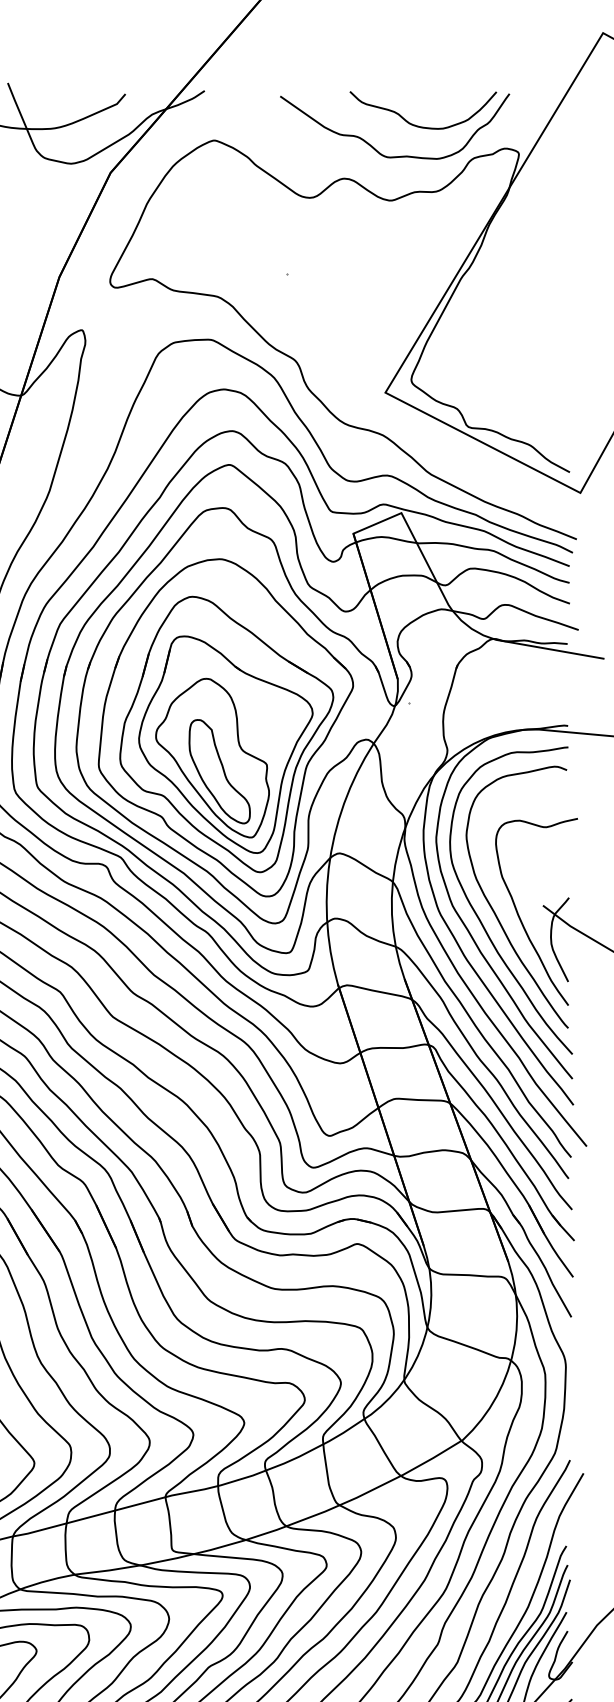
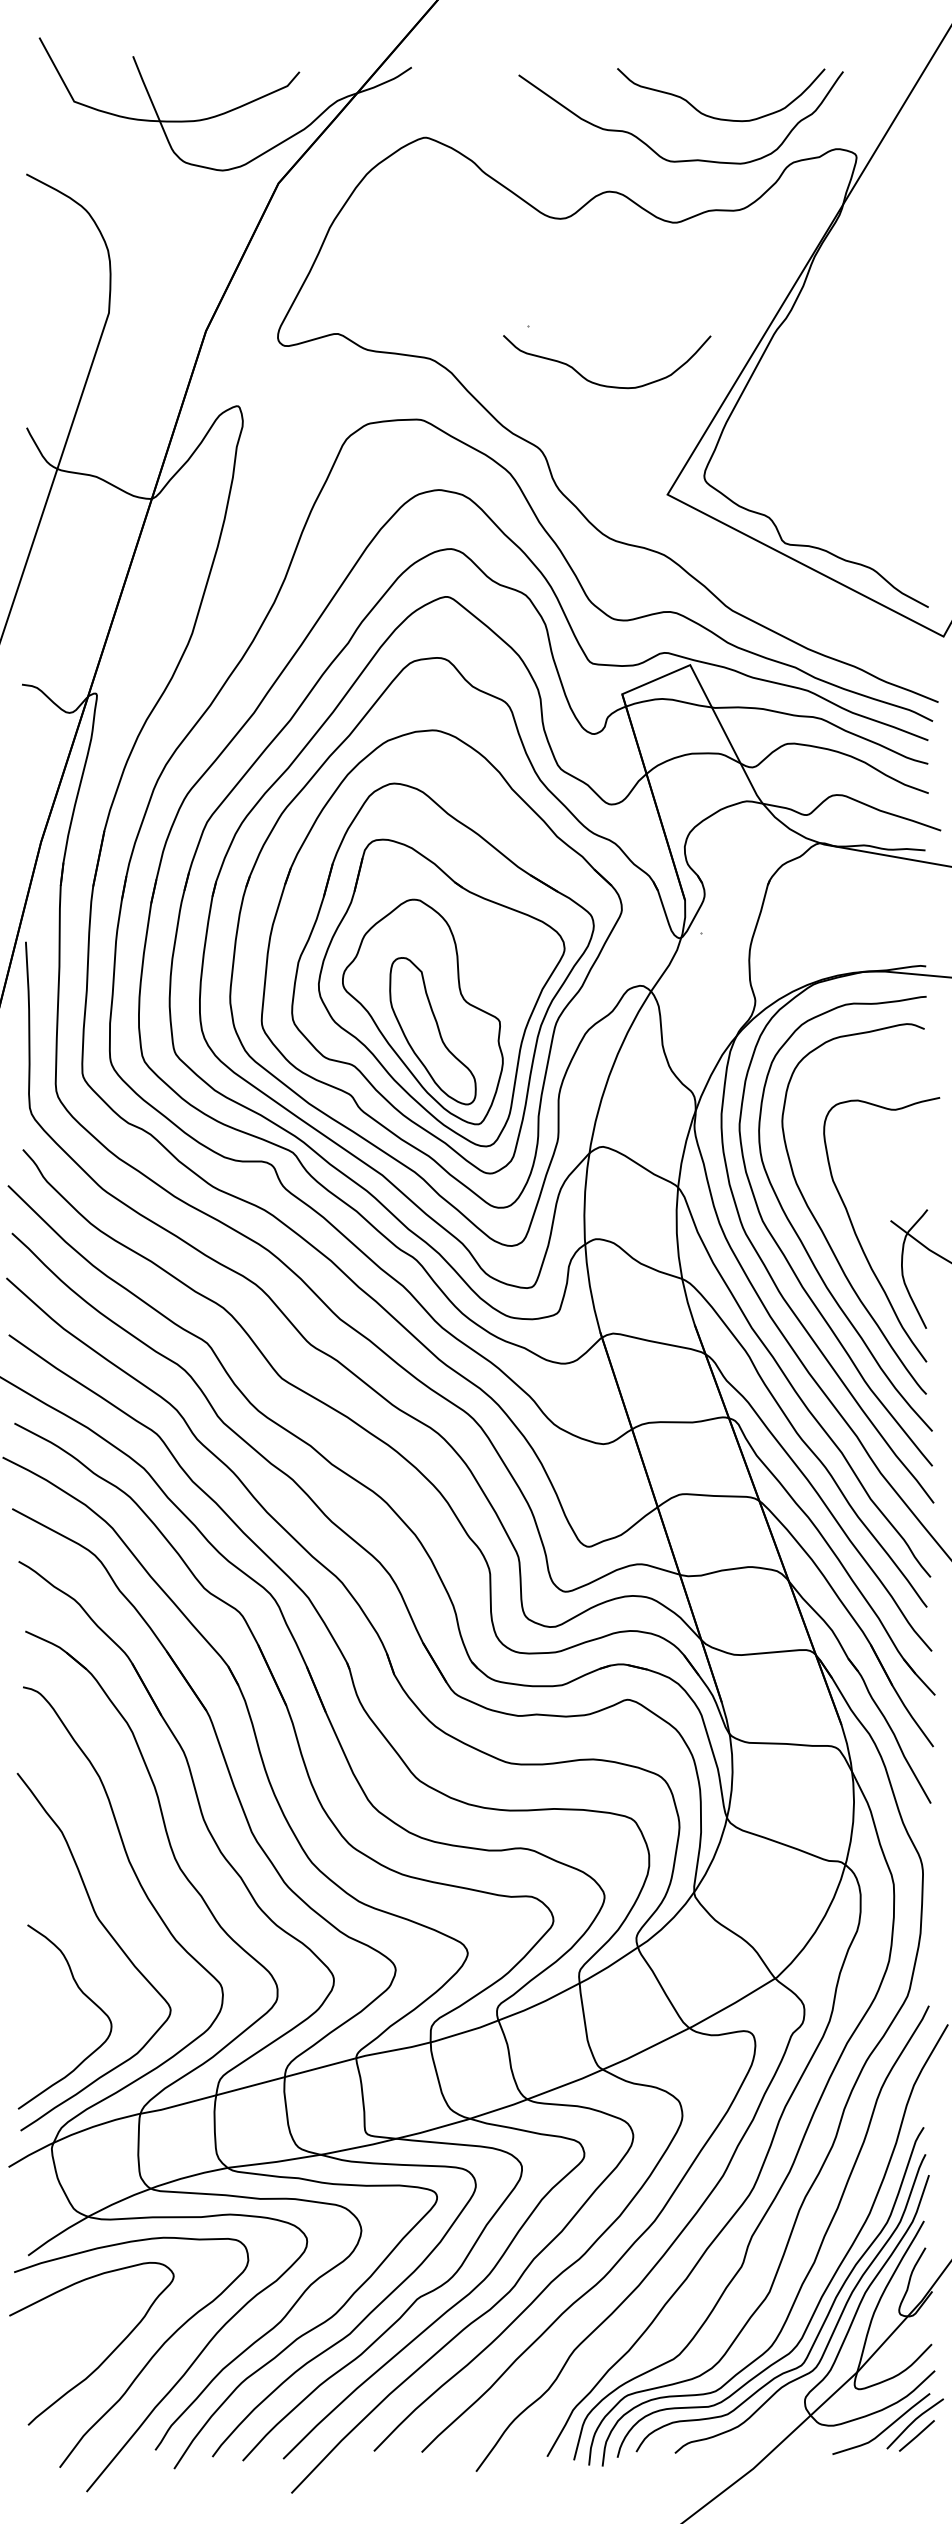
curve: (340, 314) -> (603, 384), added

